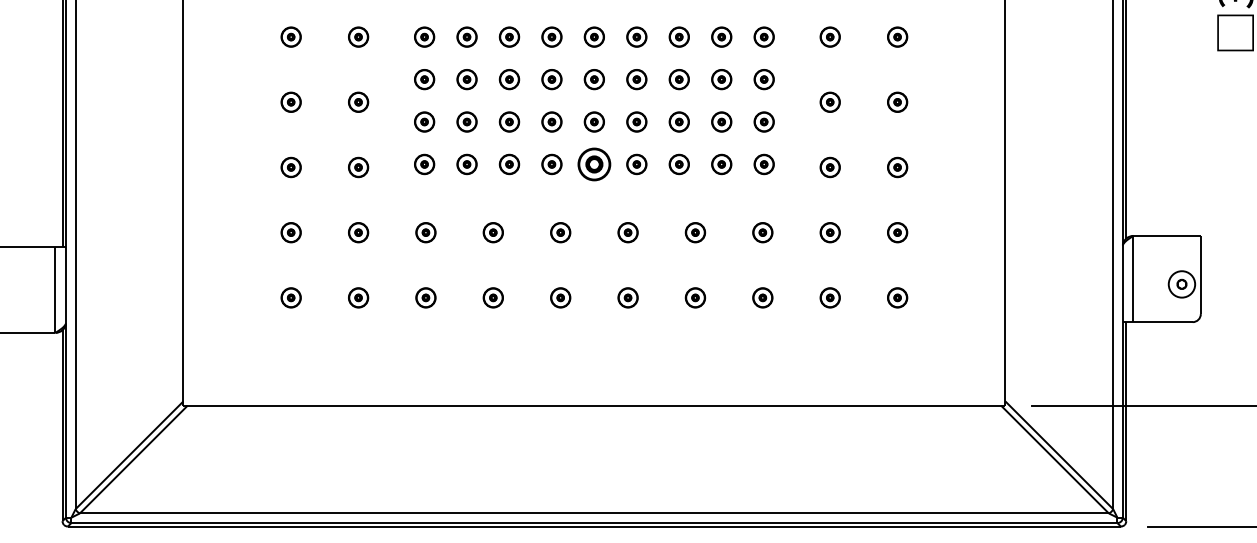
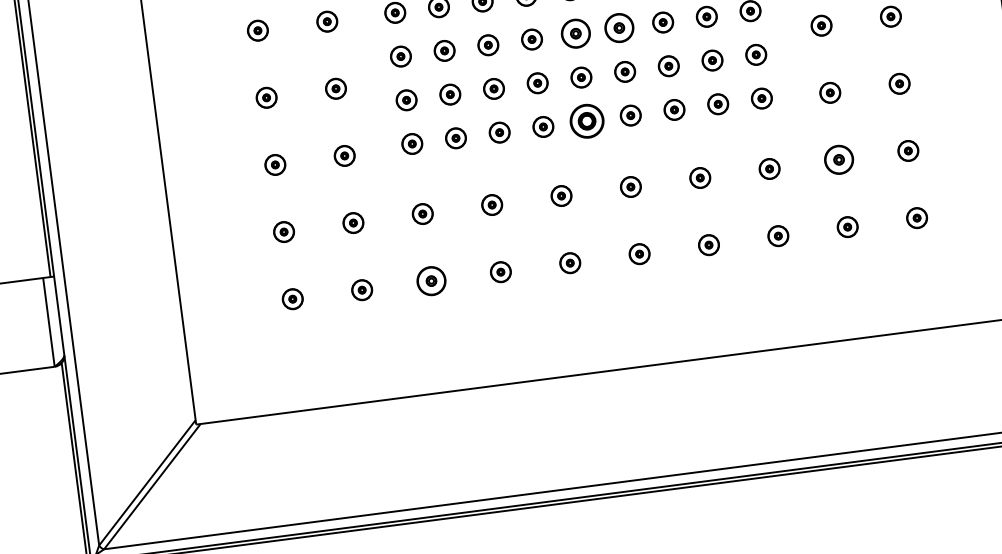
part: (593, 79) -> (574, 33), size x1.4
part: (636, 79) -> (619, 28), size x1.4
part: (829, 232) -> (838, 159), size x1.4
part: (425, 297) -> (431, 280), size x1.4

